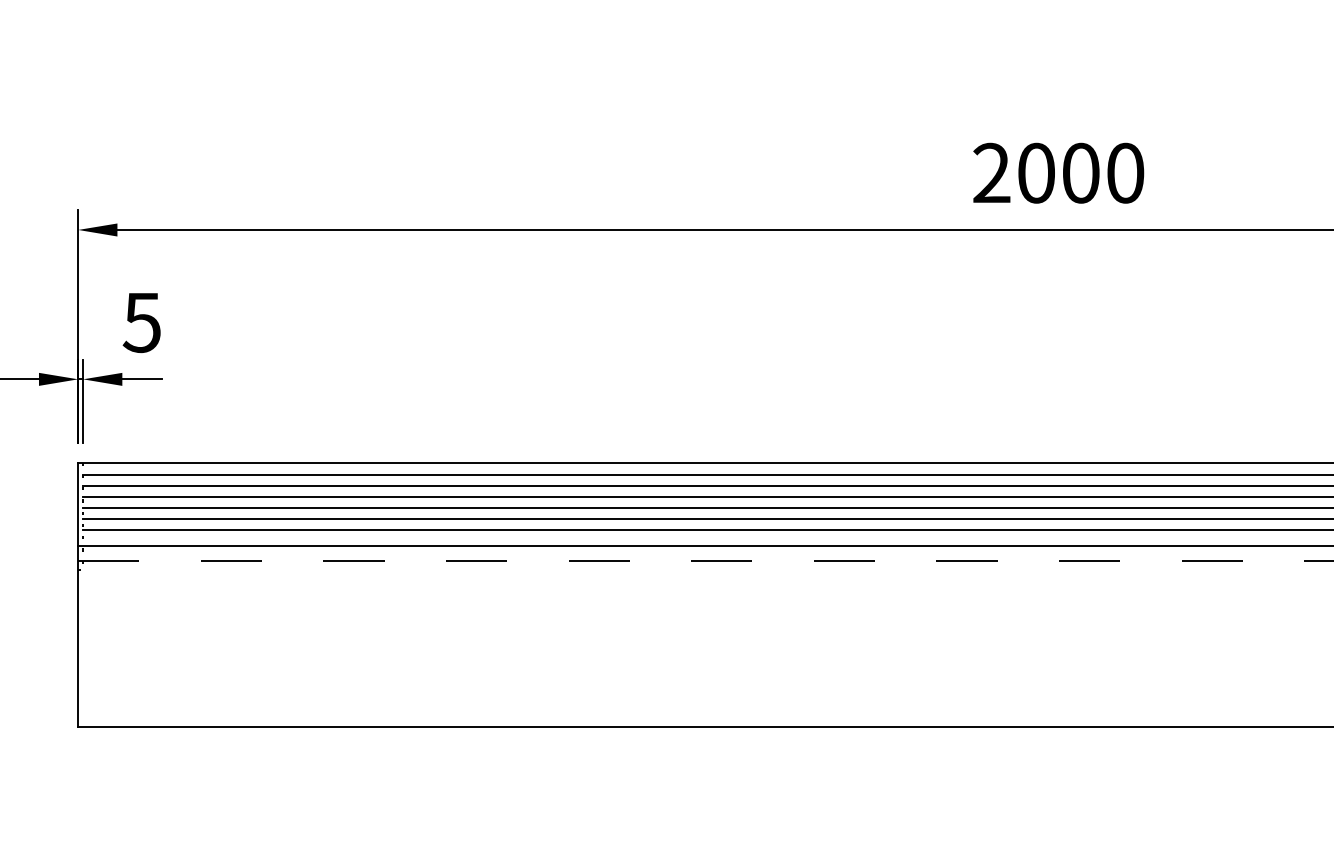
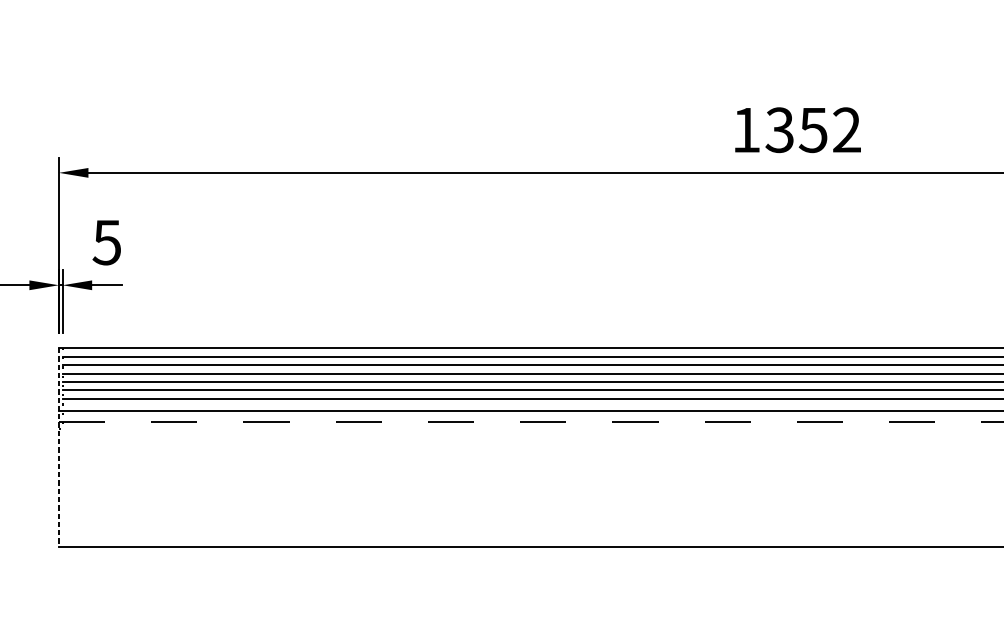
text: (1058, 172) -> (796, 129), 2000 -> 1352
line: (78, 595) -> (59, 447), solid -> dashed

